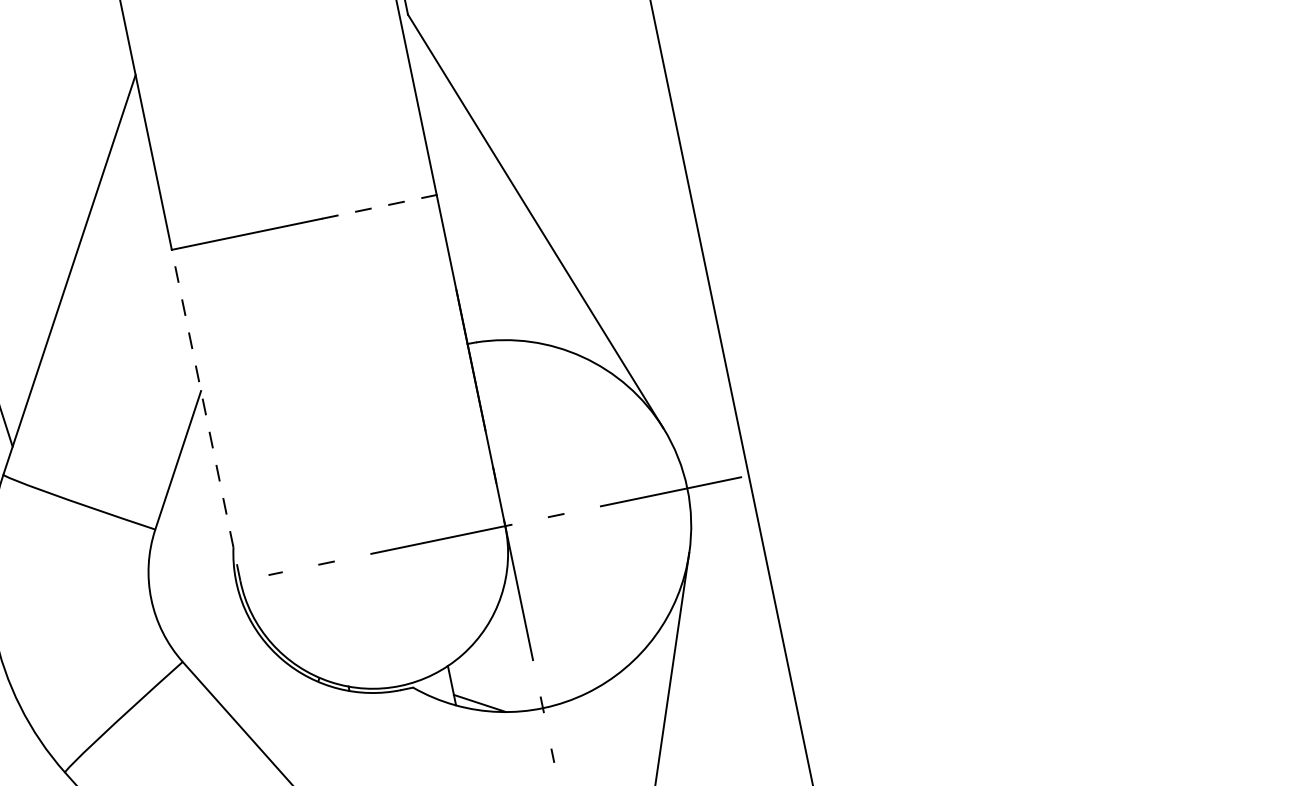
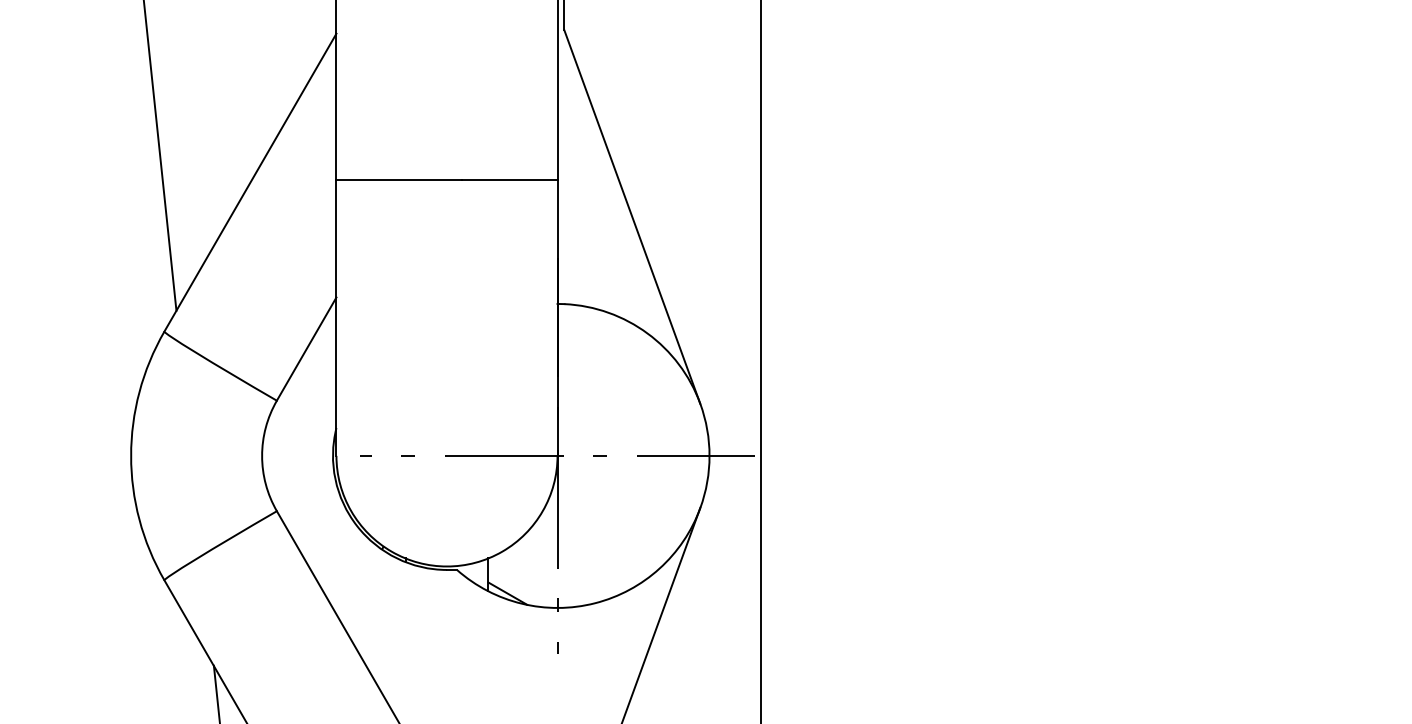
line: (379, 206) -> (509, 179), dashed -> solid
line: (206, 415) -> (336, 317), dashed -> solid

